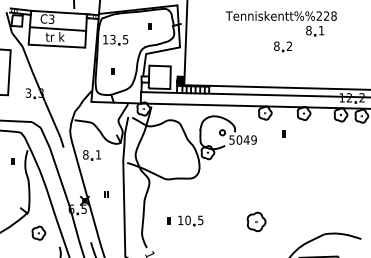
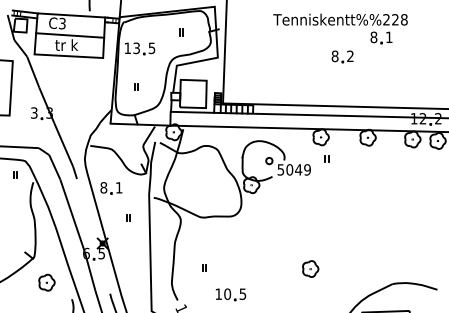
part: (283, 133) -> (326, 158), moved
part: (12, 161) -> (15, 174), moved
part: (106, 194) -> (128, 217), moved
part: (191, 220) -> (231, 294), moved
part: (256, 221) -> (310, 268), size x0.71

